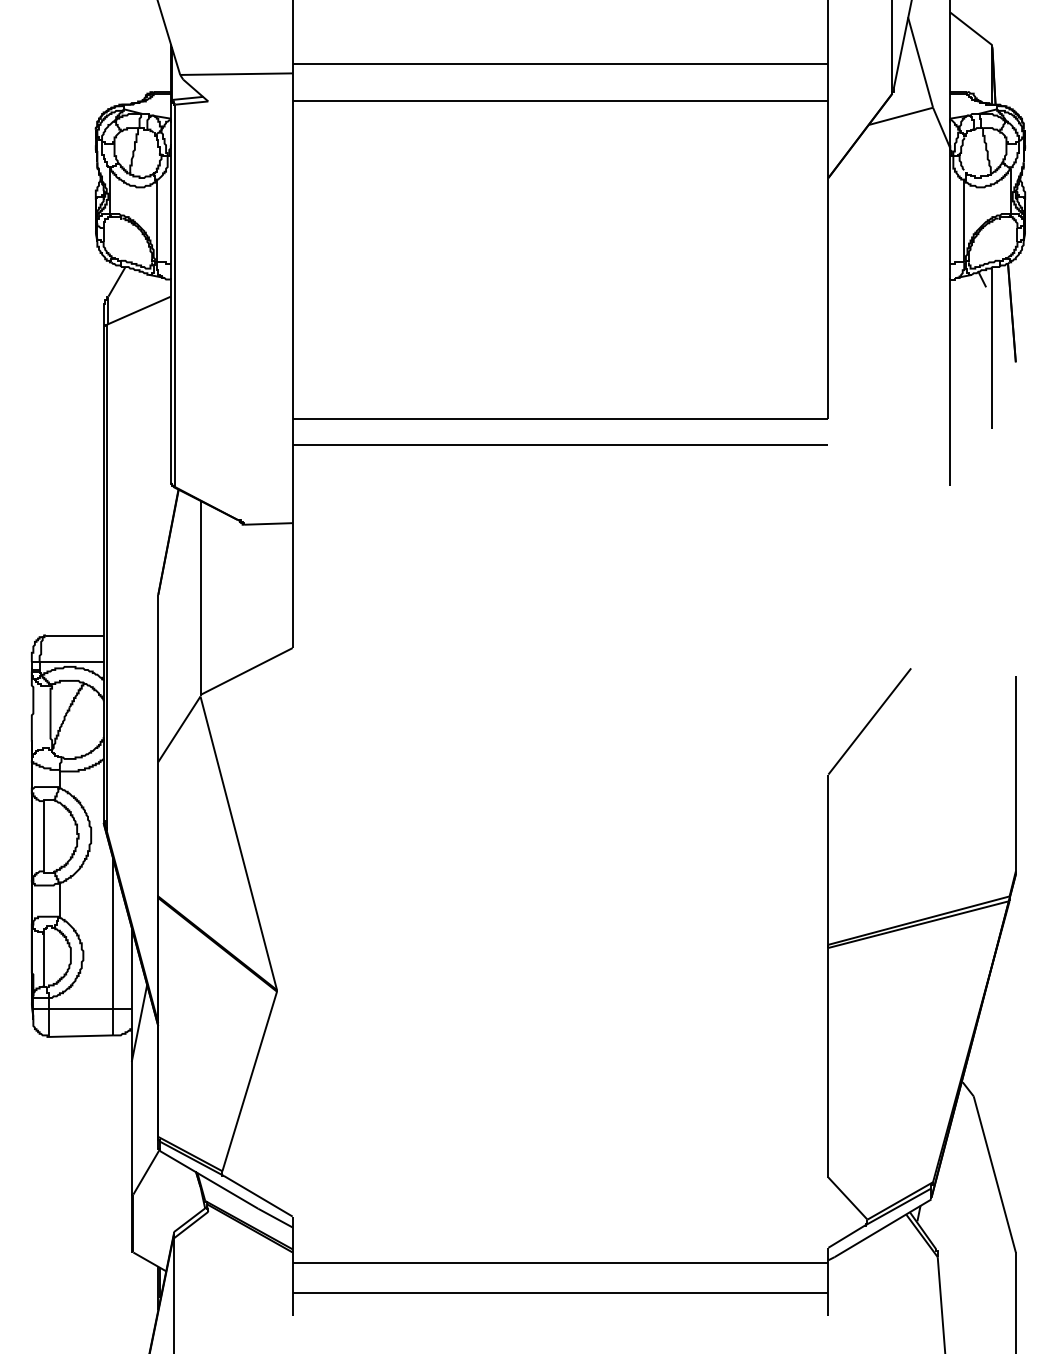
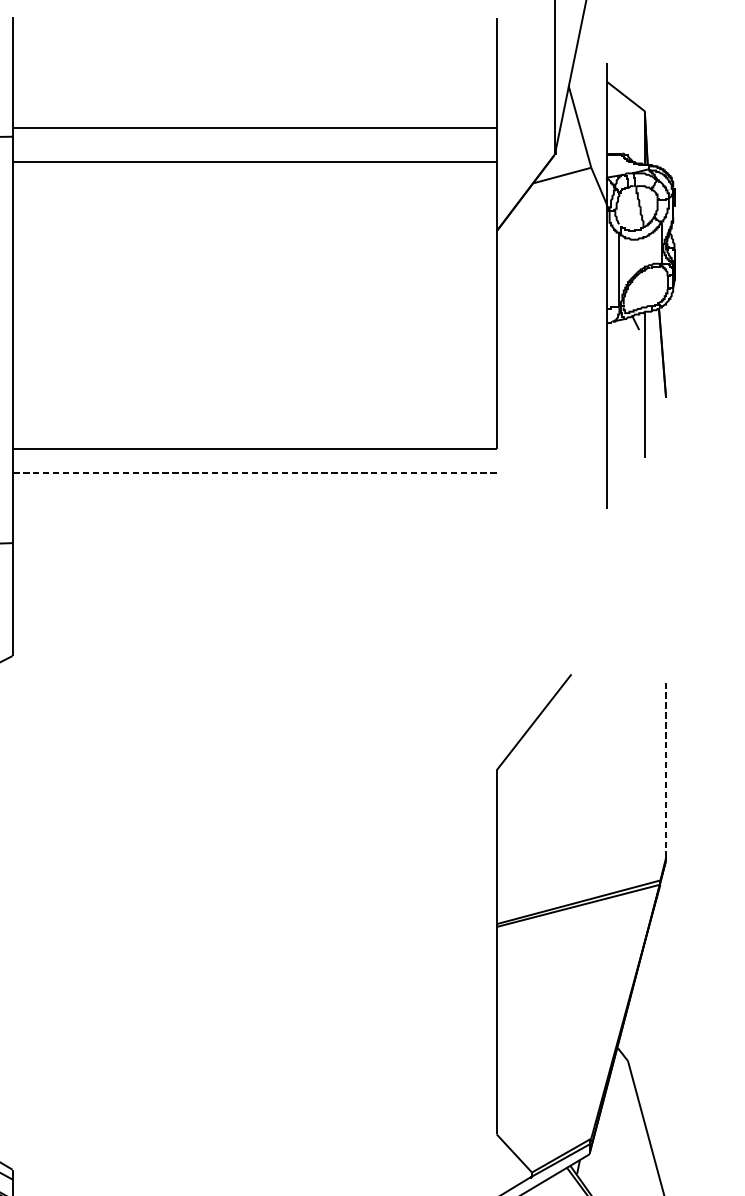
line: (560, 445) -> (254, 472), solid -> dashed
line: (1015, 773) -> (665, 769), solid -> dashed

